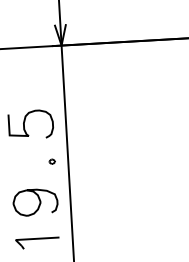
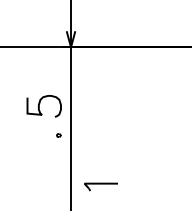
curve: (38, 200) -> (46, 164), removed
part: (36, 242) -> (100, 186), moved

